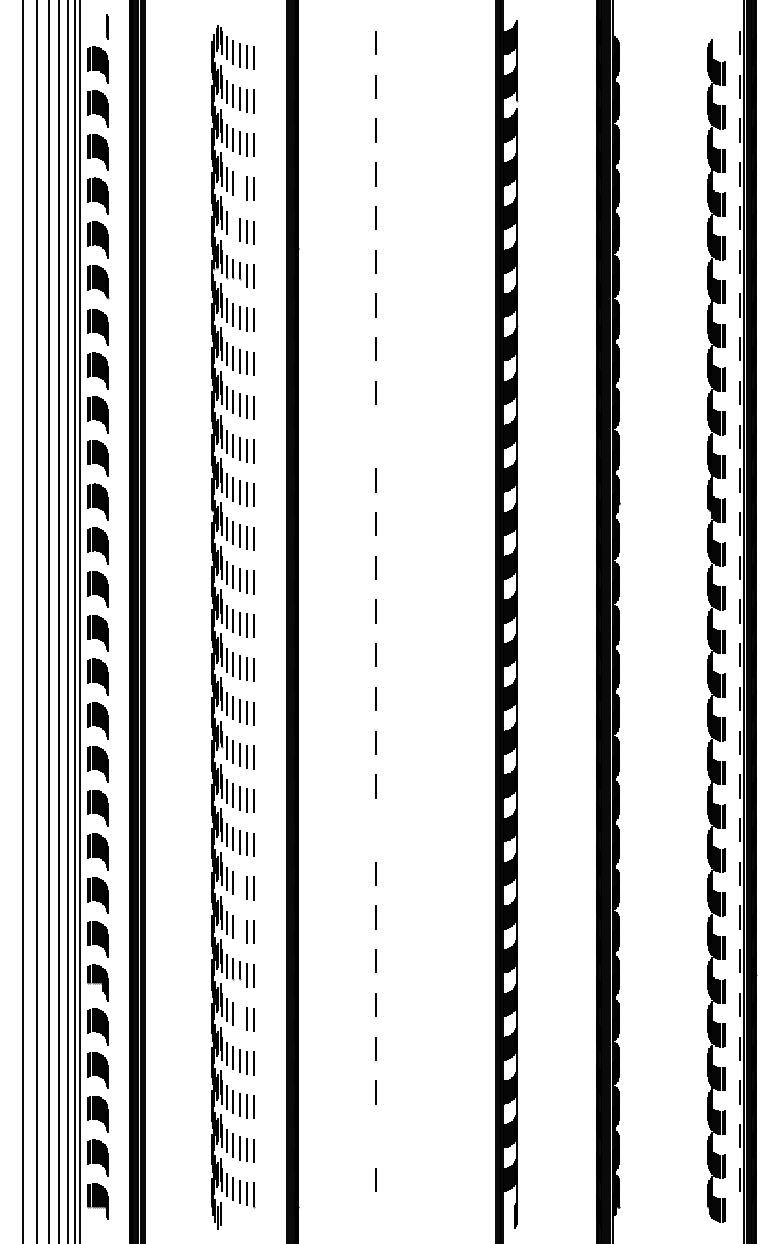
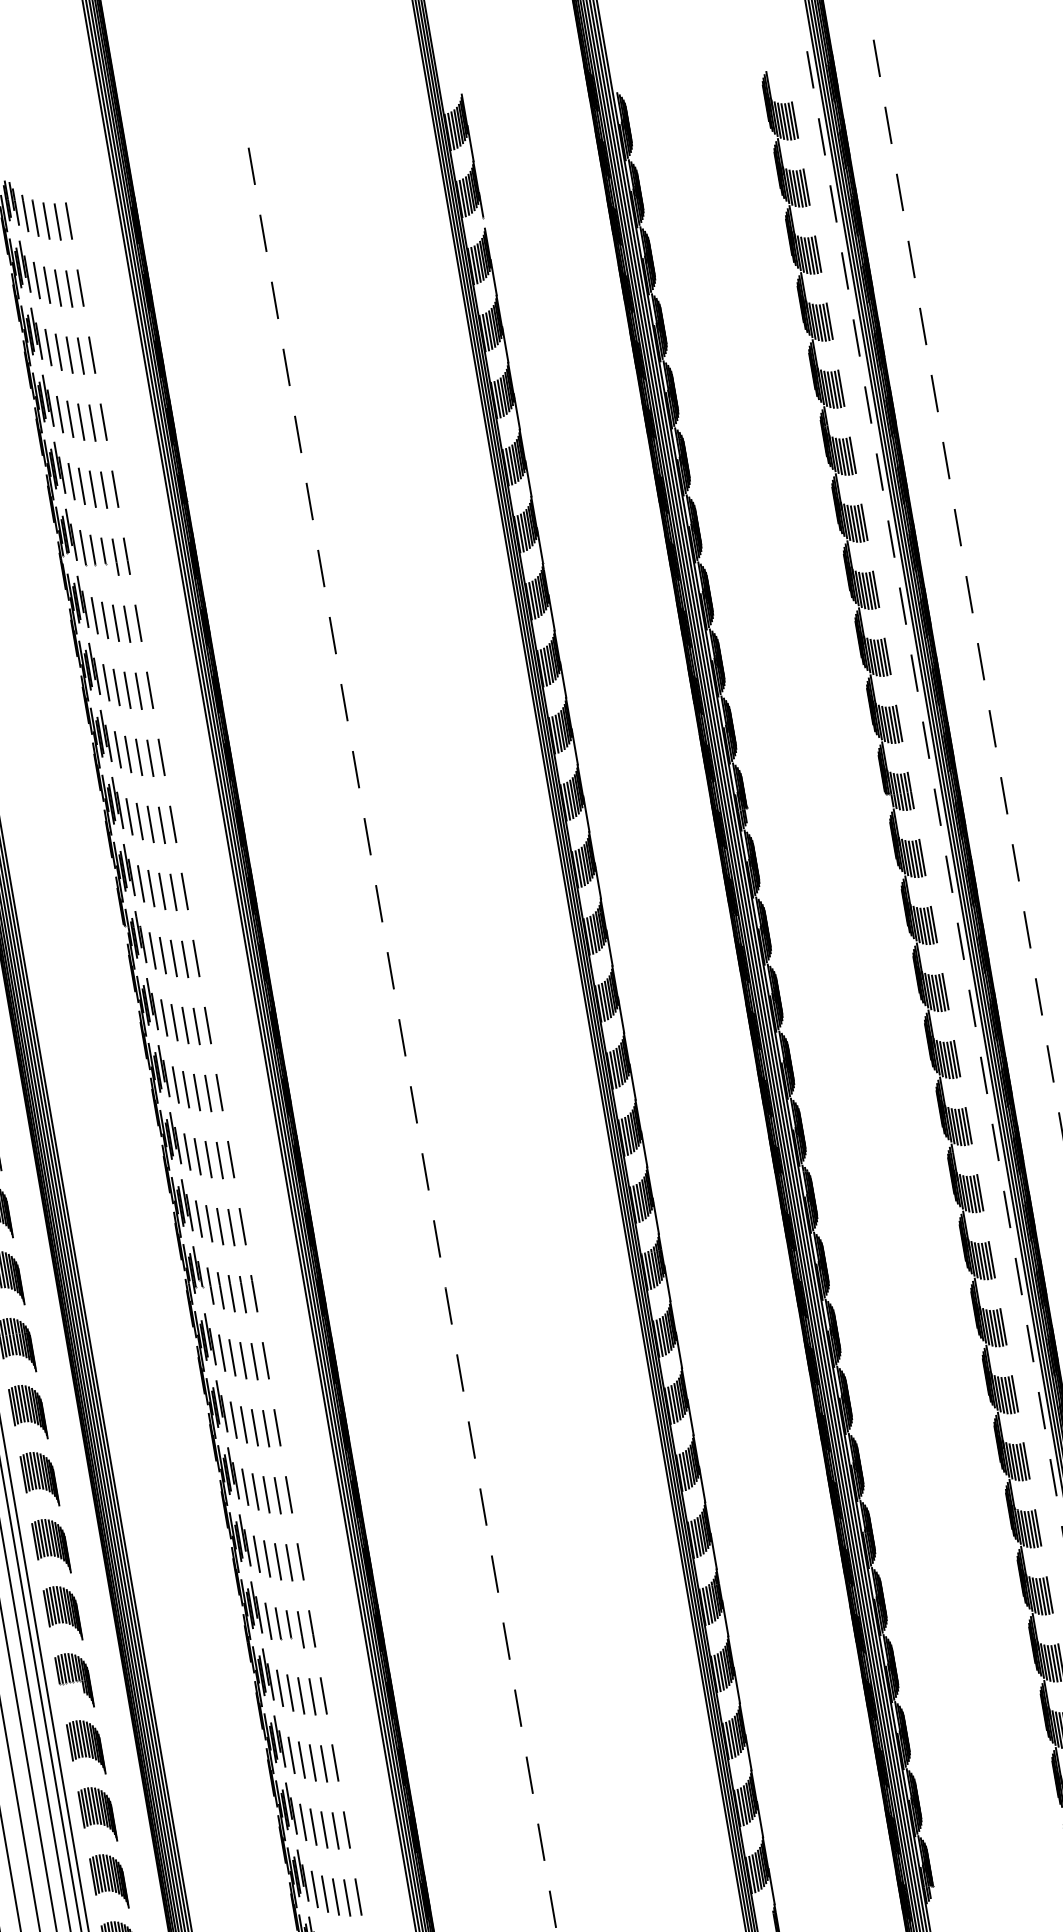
line: (239, 186) -> (80, 422), added
line: (233, 227) -> (82, 486), added
line: (375, 436) -> (355, 769), added
line: (375, 830) -> (459, 1373), added
line: (239, 885) -> (265, 1494), added
line: (239, 929) -> (277, 1561), added
line: (239, 1017) -> (300, 1696), added
line: (375, 1136) -> (540, 1842), added

